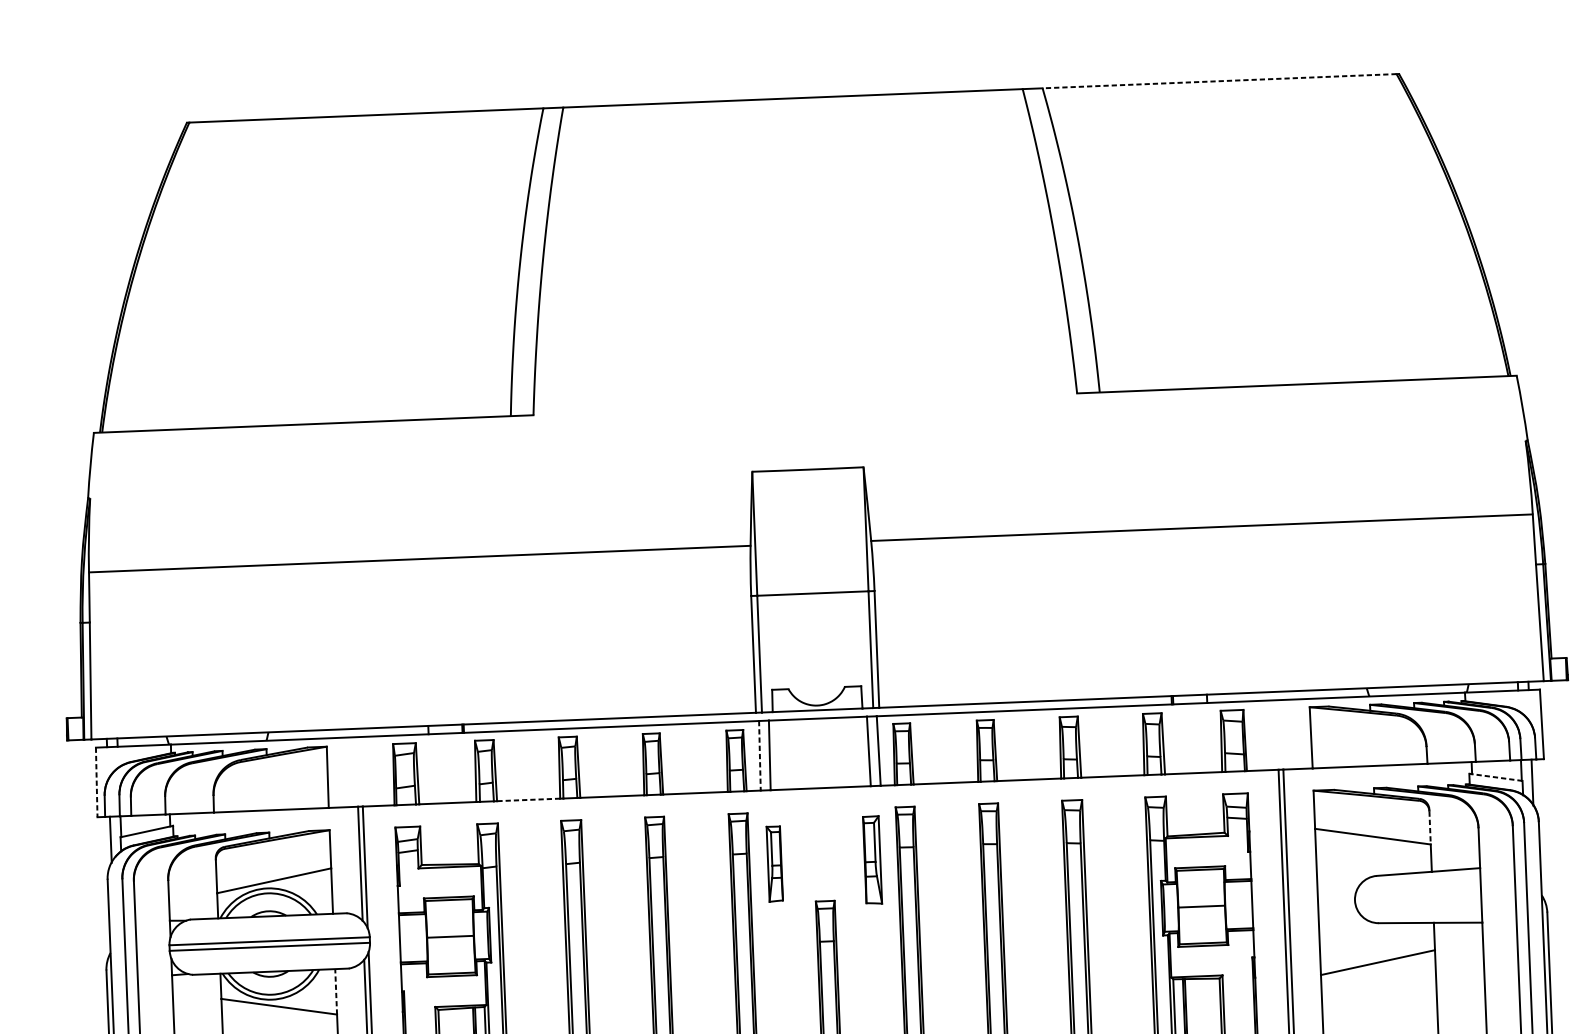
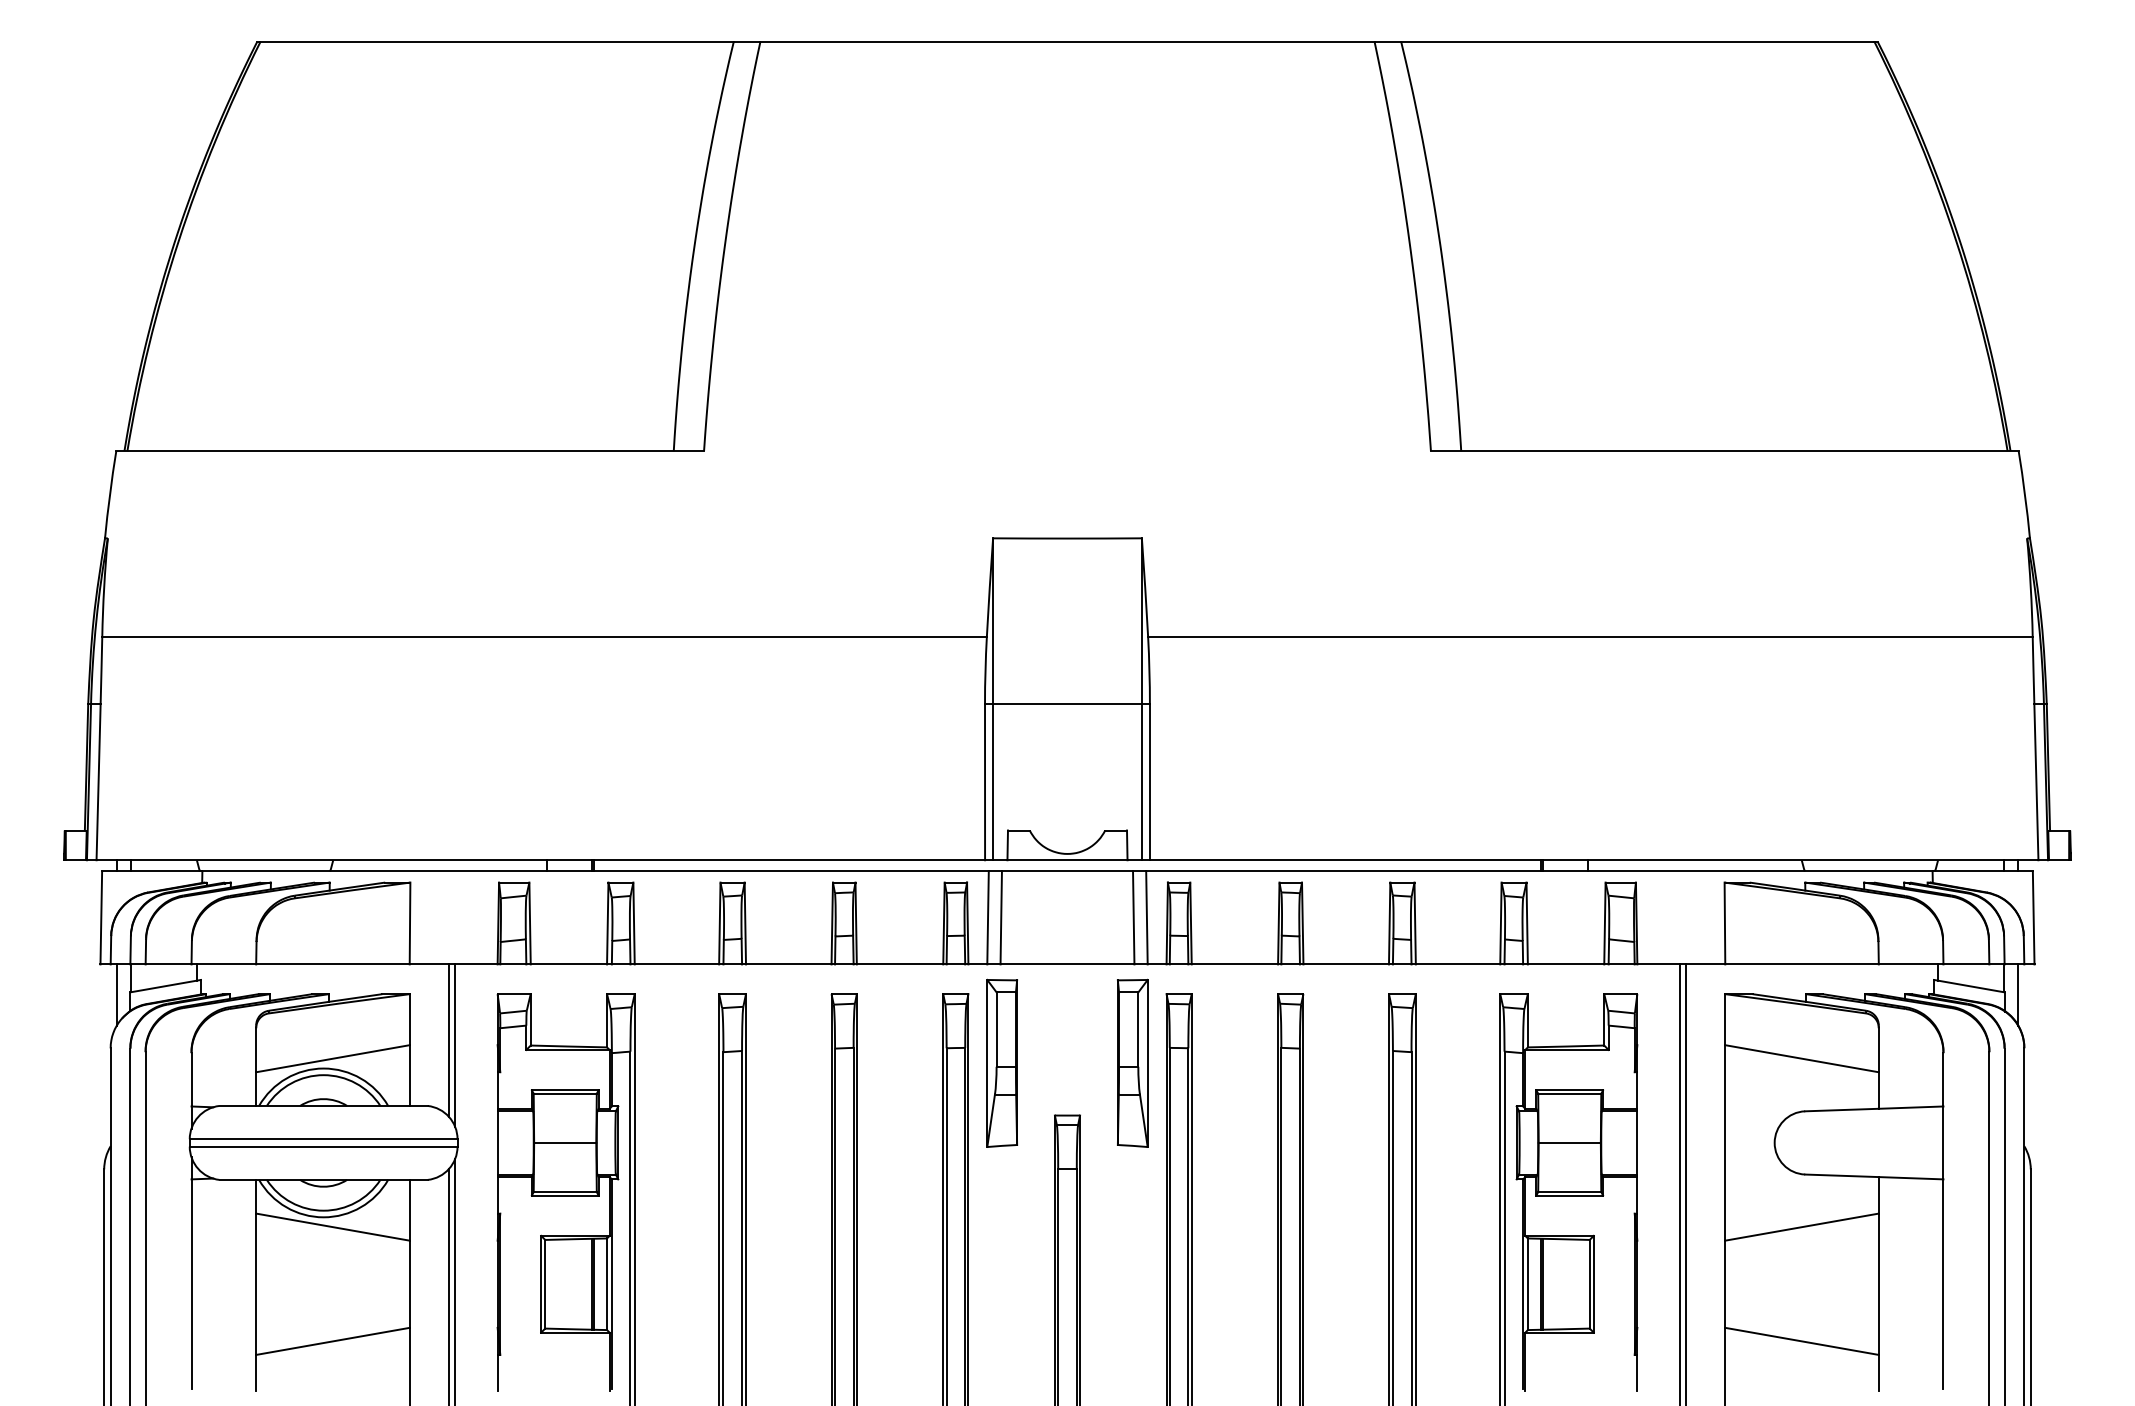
line: (1219, 81) -> (1637, 42), dashed -> solid
line: (760, 756) -> (988, 918), dashed -> solid
line: (1496, 777) -> (1969, 986), dashed -> solid
line: (96, 782) -> (101, 918), dashed -> solid
line: (528, 800) -> (676, 964), dashed -> solid
line: (1429, 828) -> (1878, 1050), dashed -> solid
part: (872, 859) -> (1132, 1062), size x1.43
part: (774, 863) -> (1001, 1062), size x1.67
line: (335, 991) -> (409, 1209), dashed -> solid

